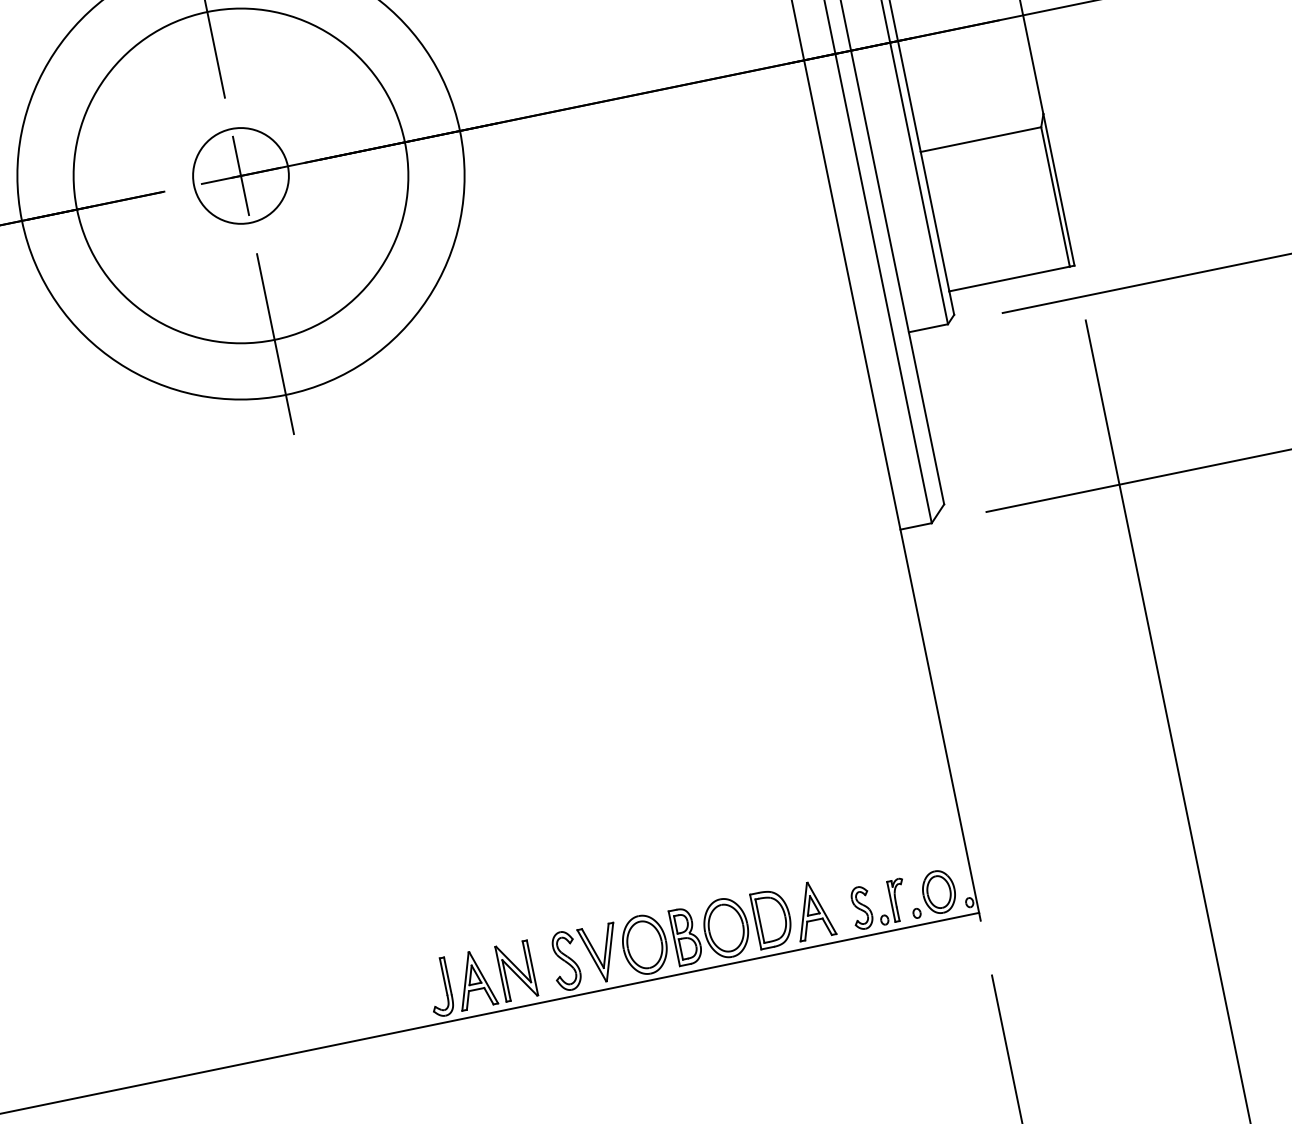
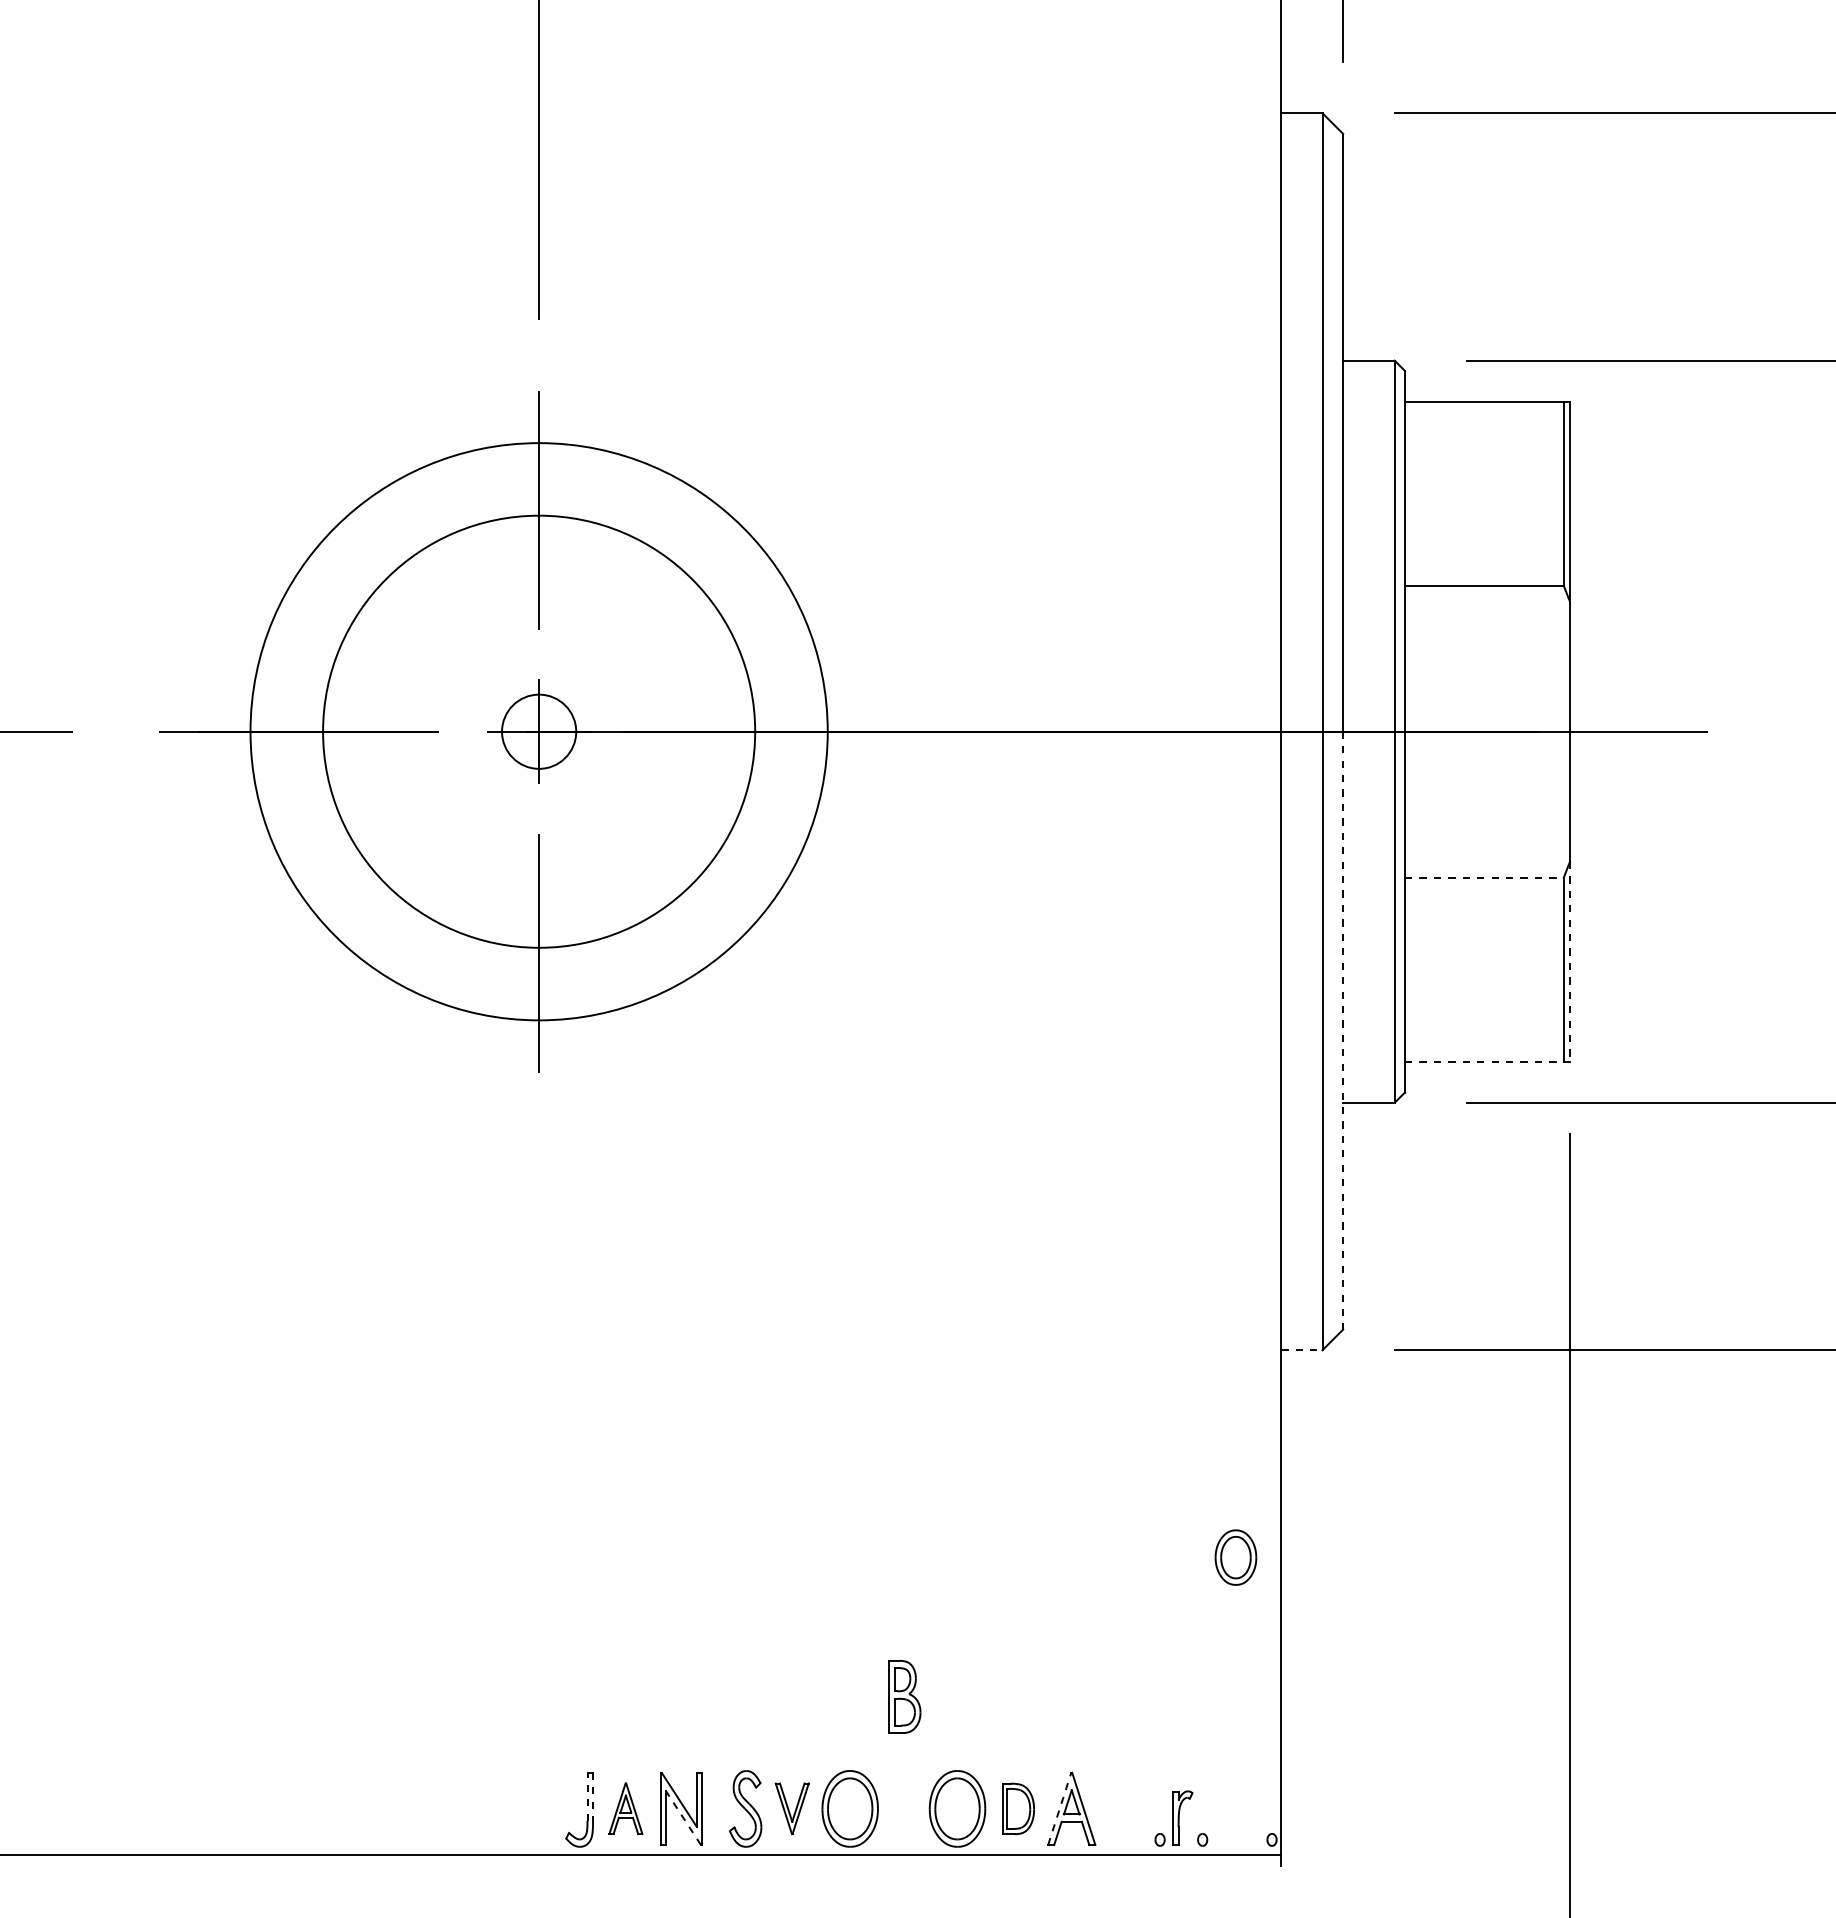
line: (981, 139) -> (1484, 877), solid -> dashed
circle: (240, 175) -> (538, 731), size x0.6
line: (1058, 189) -> (1569, 961), solid -> dashed
line: (897, 277) -> (1343, 1030), solid -> dashed
line: (1009, 278) -> (1484, 1061), solid -> dashed
line: (915, 526) -> (1301, 1350), solid -> dashed
part: (938, 892) -> (1235, 1557), moved
part: (861, 907) -> (1133, 1818), removed
line: (803, 911) -> (1059, 1808), solid -> dashed
part: (772, 918) -> (1018, 1808), size x0.7
part: (685, 936) -> (904, 1696), moved
part: (600, 953) -> (791, 1808), size x0.7
line: (443, 976) -> (587, 1796), solid -> dashed
line: (448, 976) -> (593, 1797), solid -> dashed
line: (519, 978) -> (683, 1818), solid -> dashed
part: (474, 979) -> (625, 1808), size x0.7

